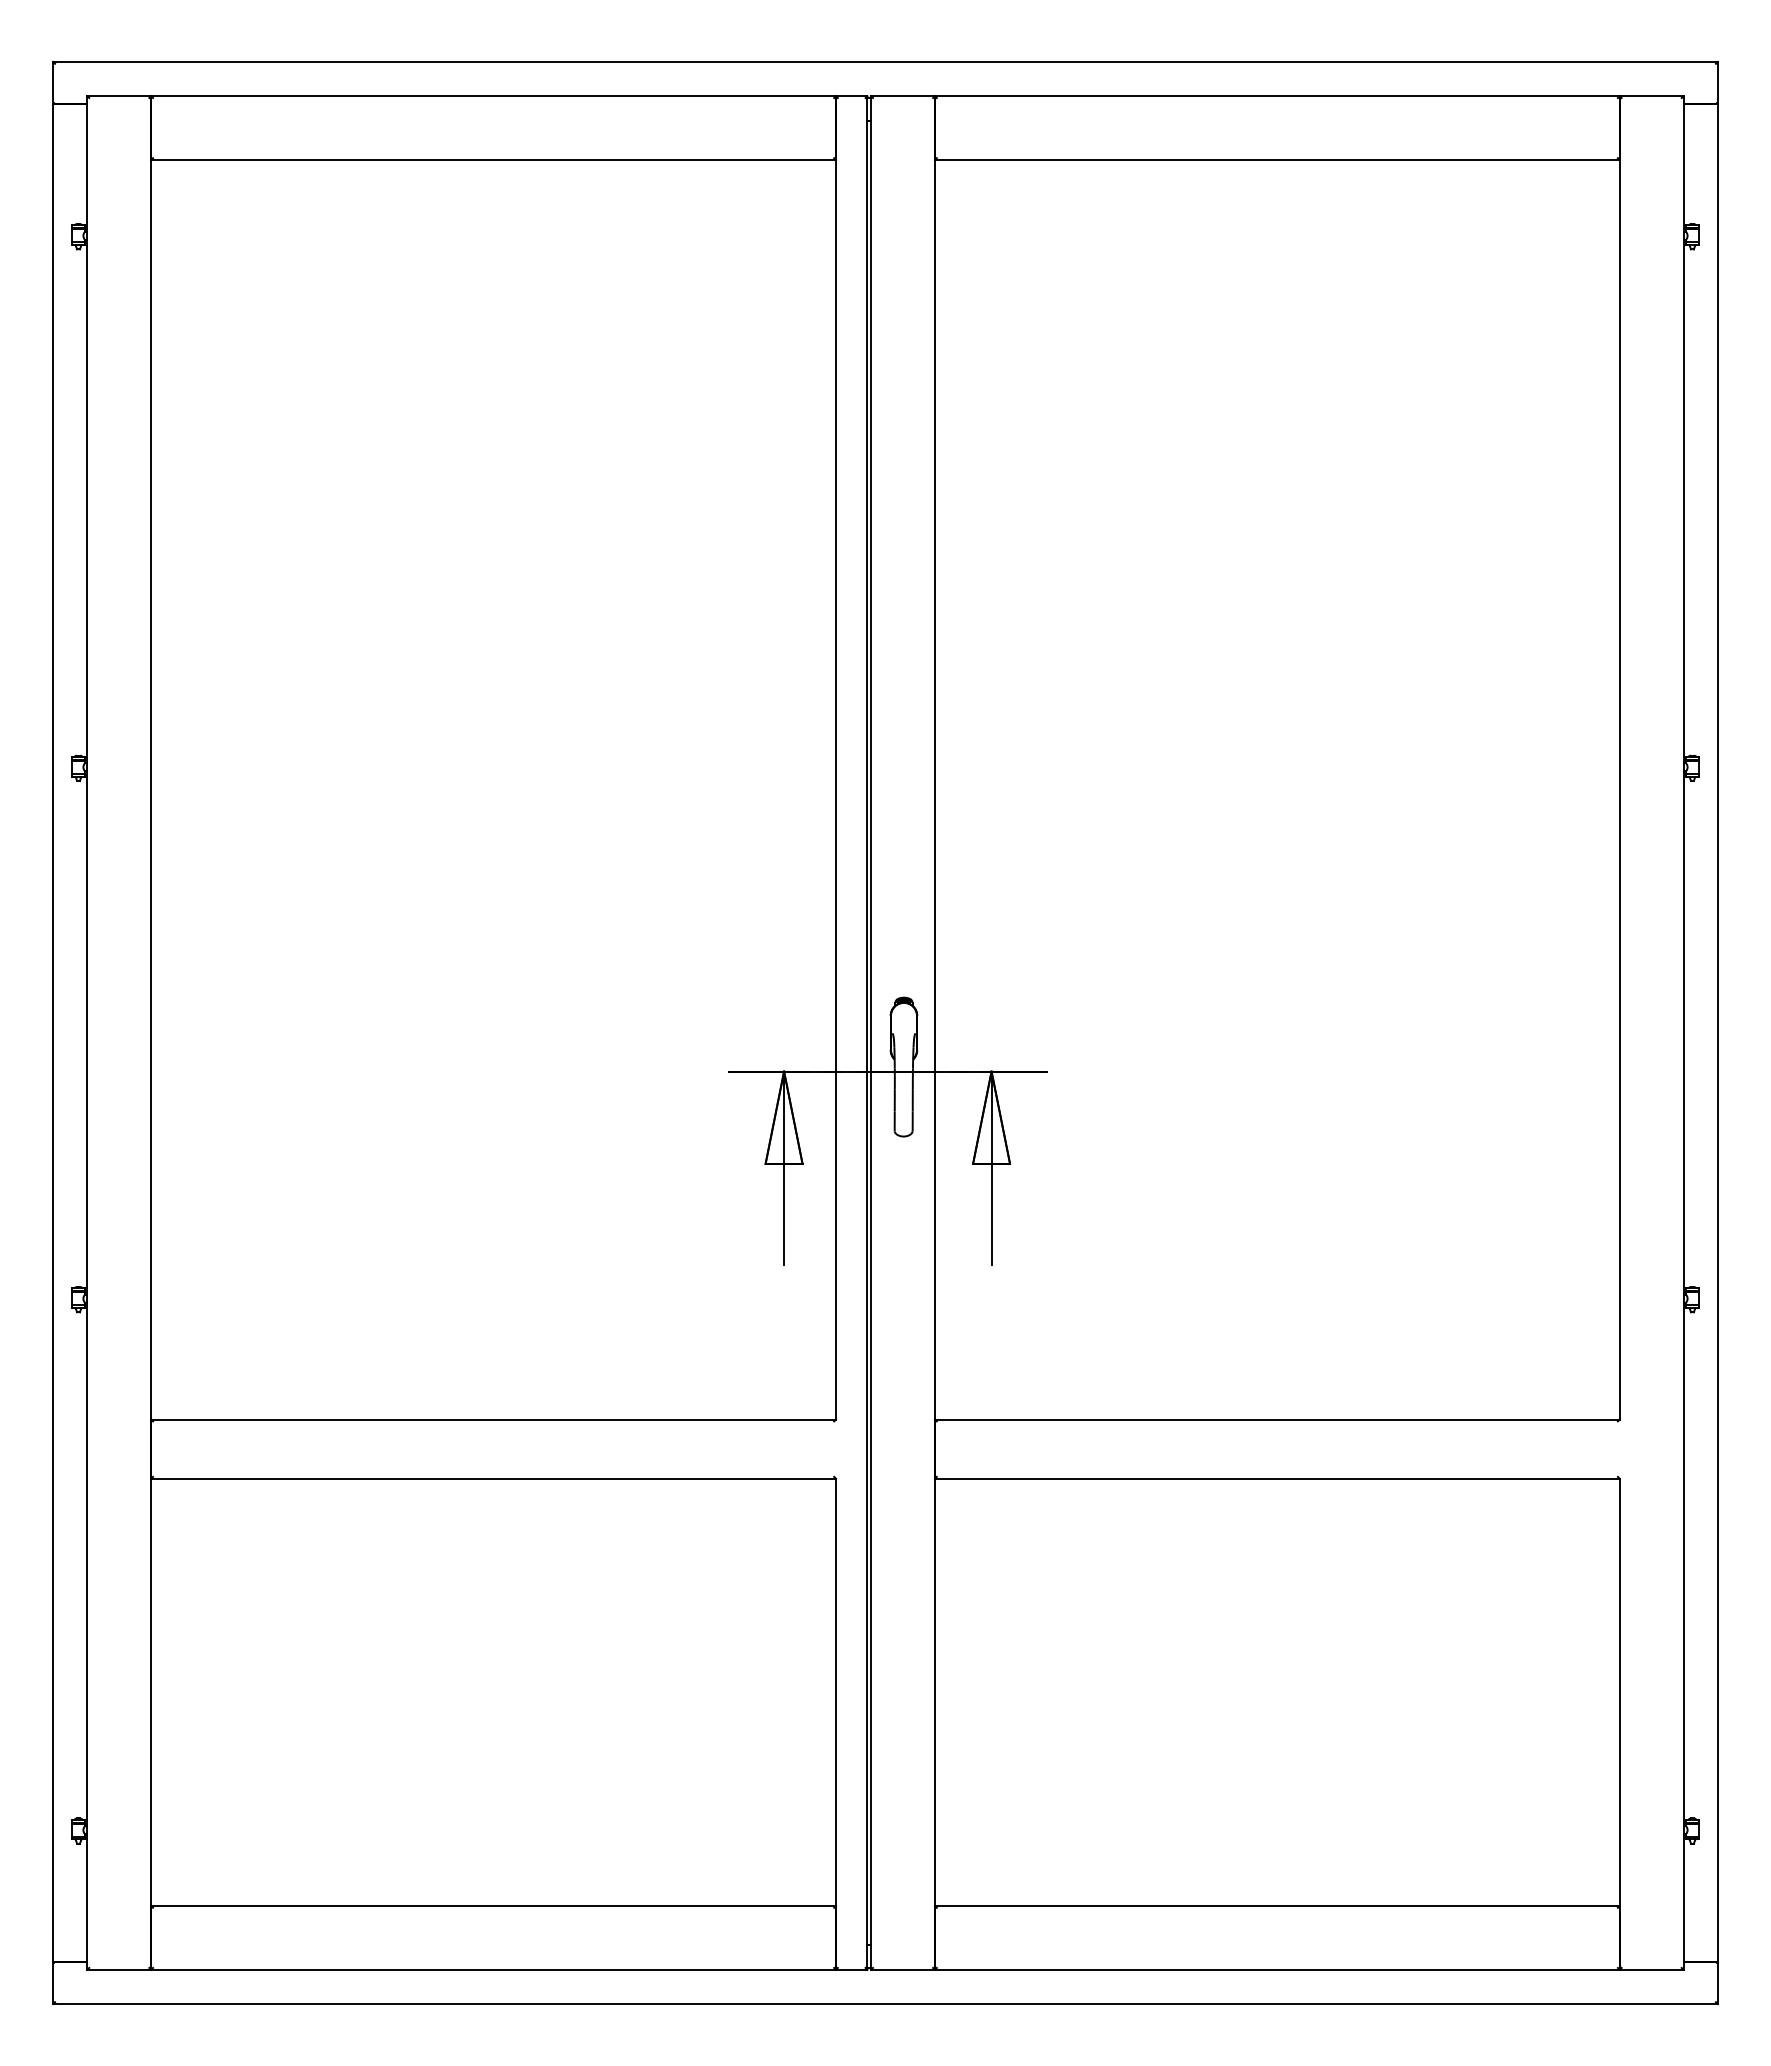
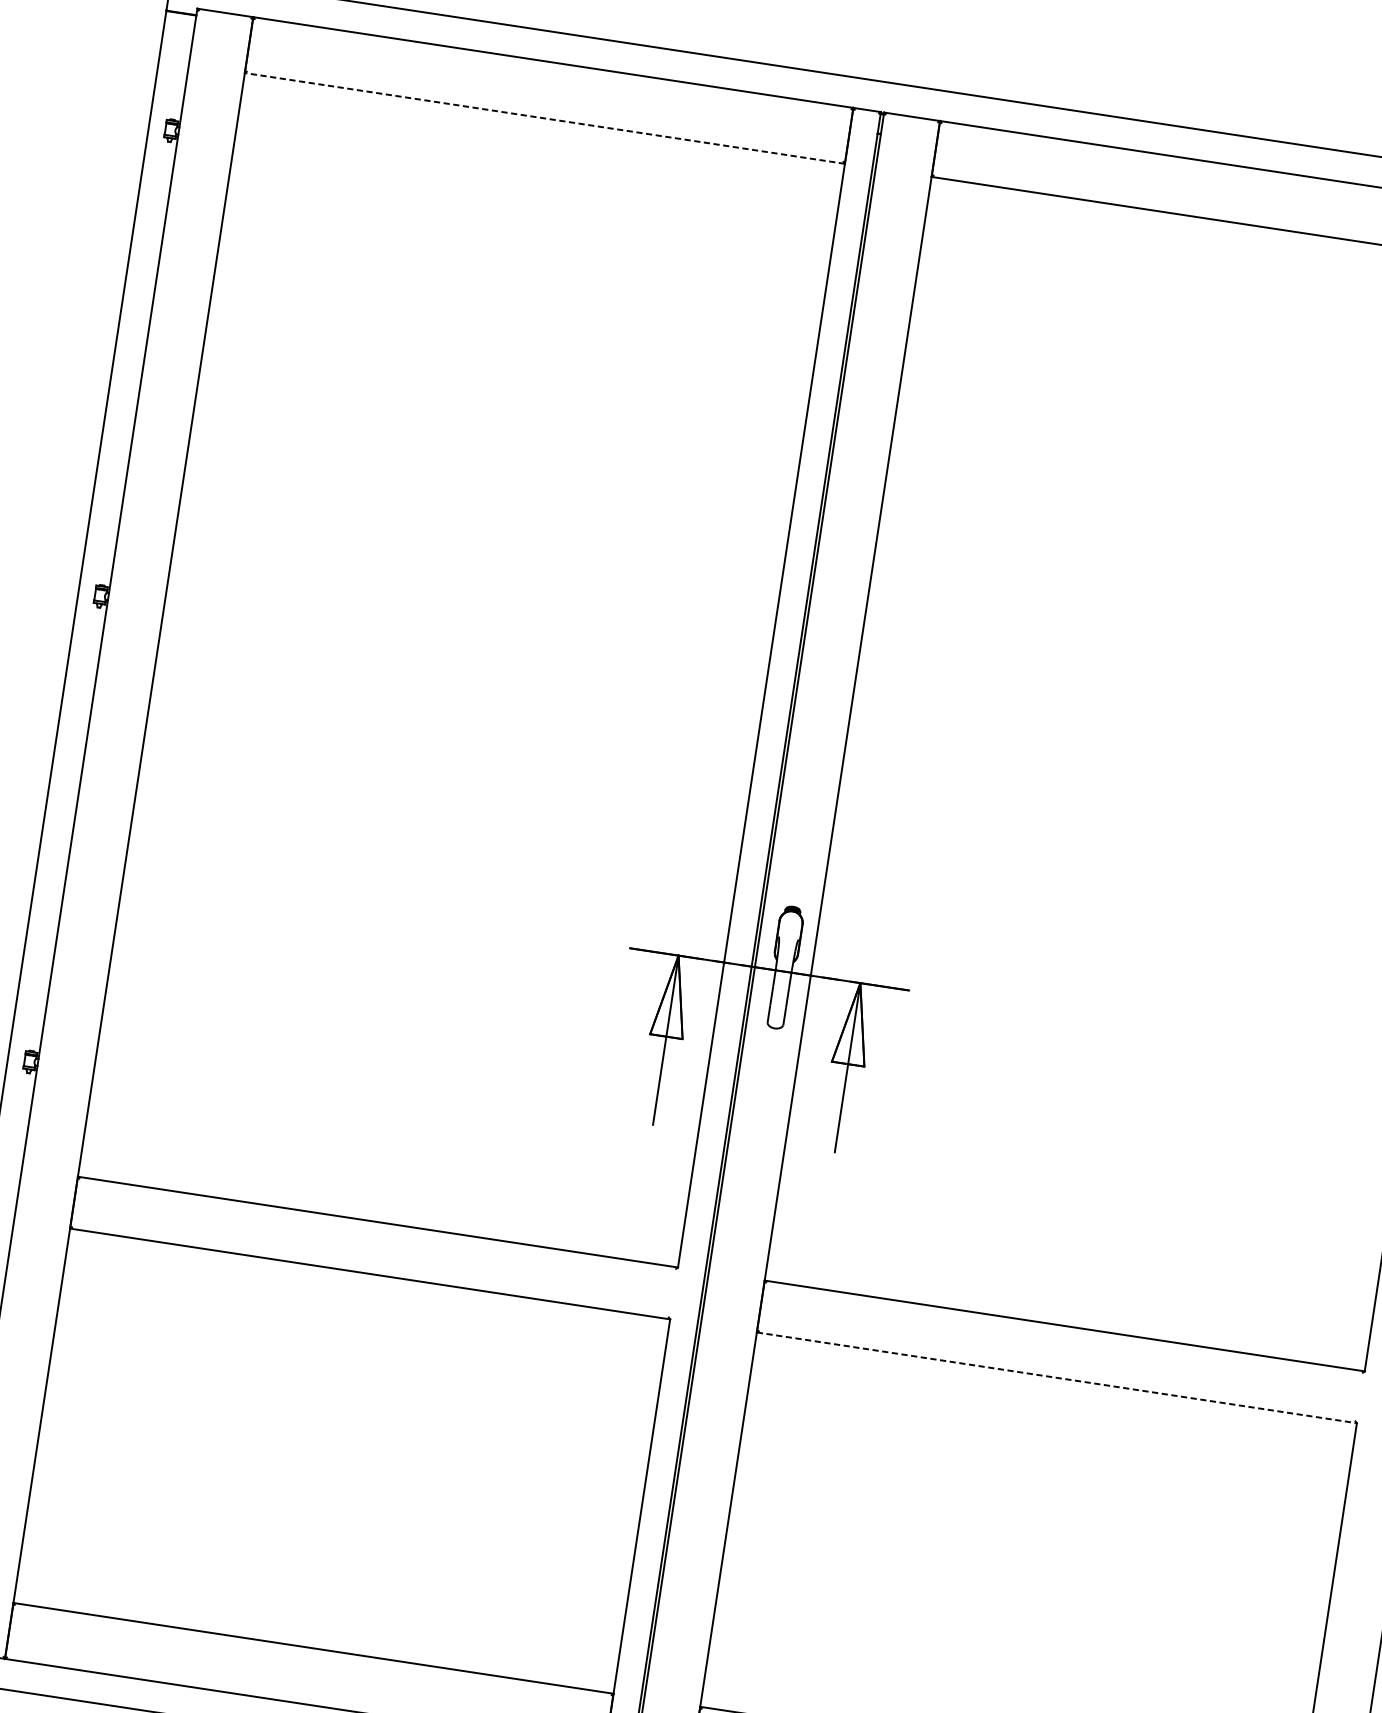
line: (493, 160) -> (544, 118), solid -> dashed
line: (1277, 1478) -> (1057, 1377), solid -> dashed

